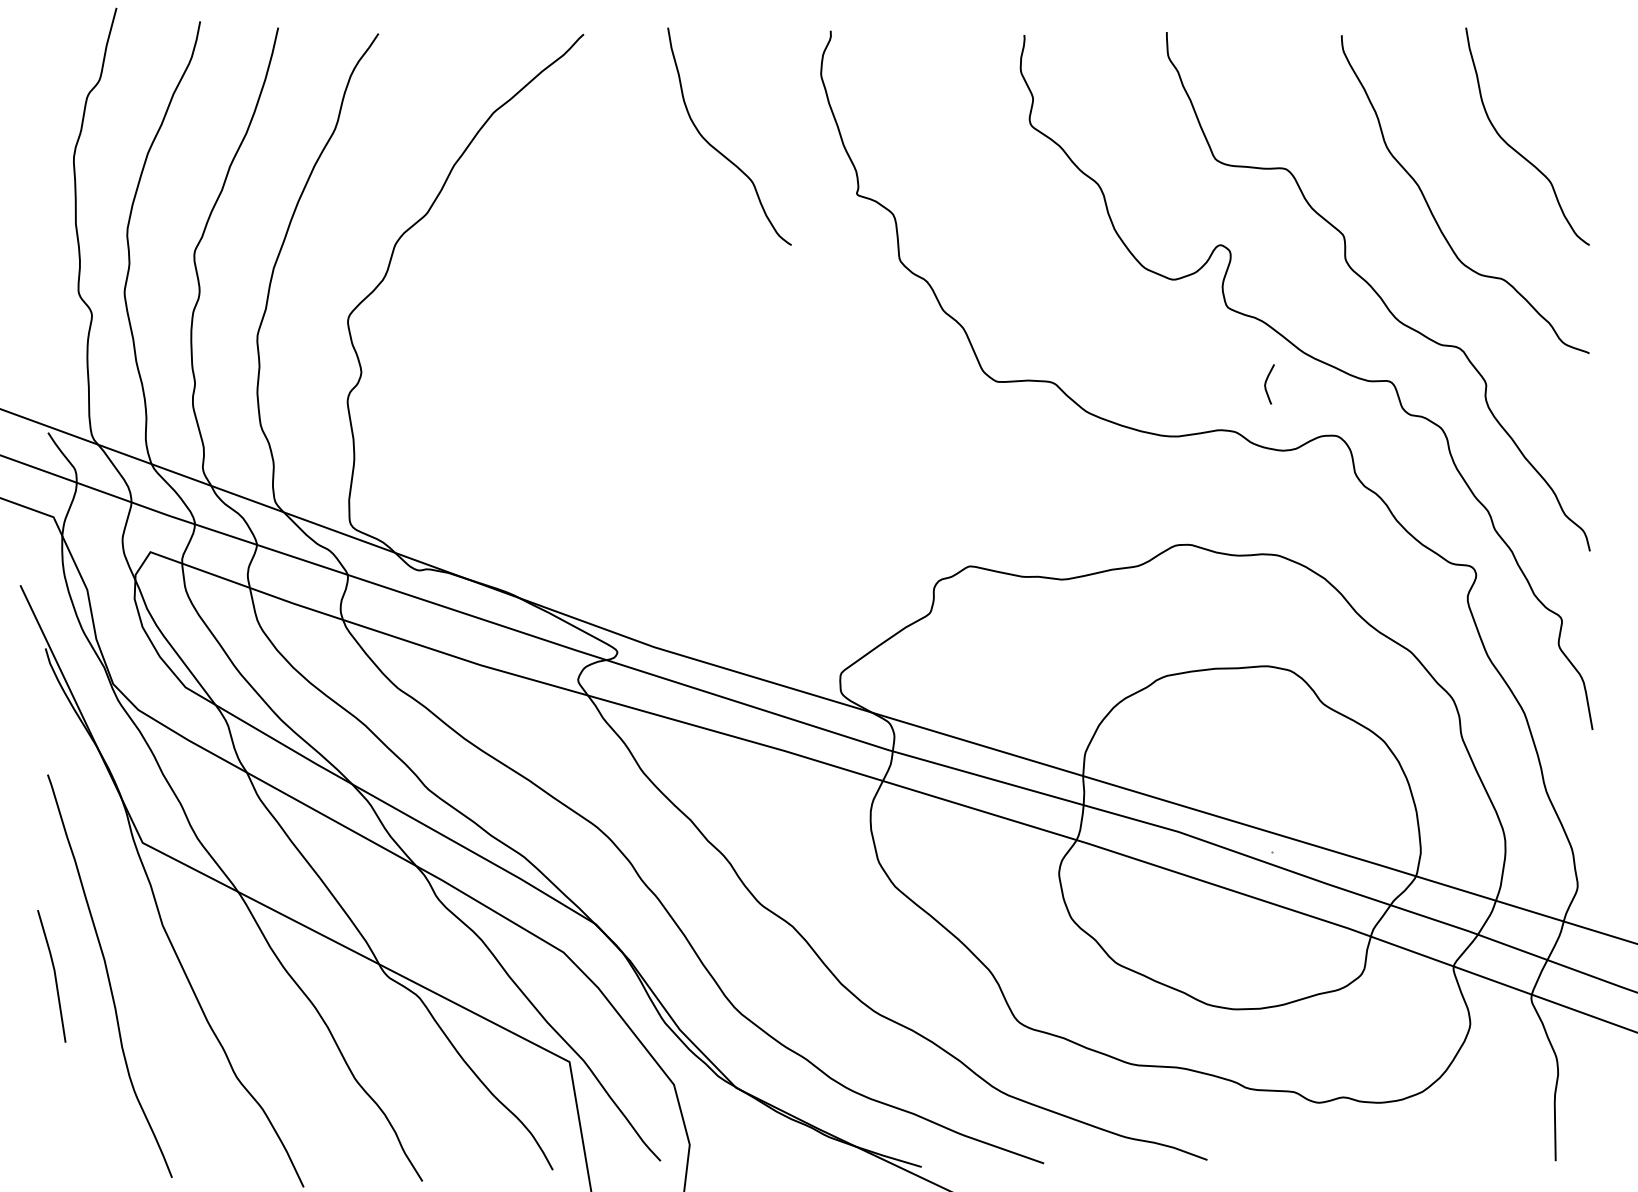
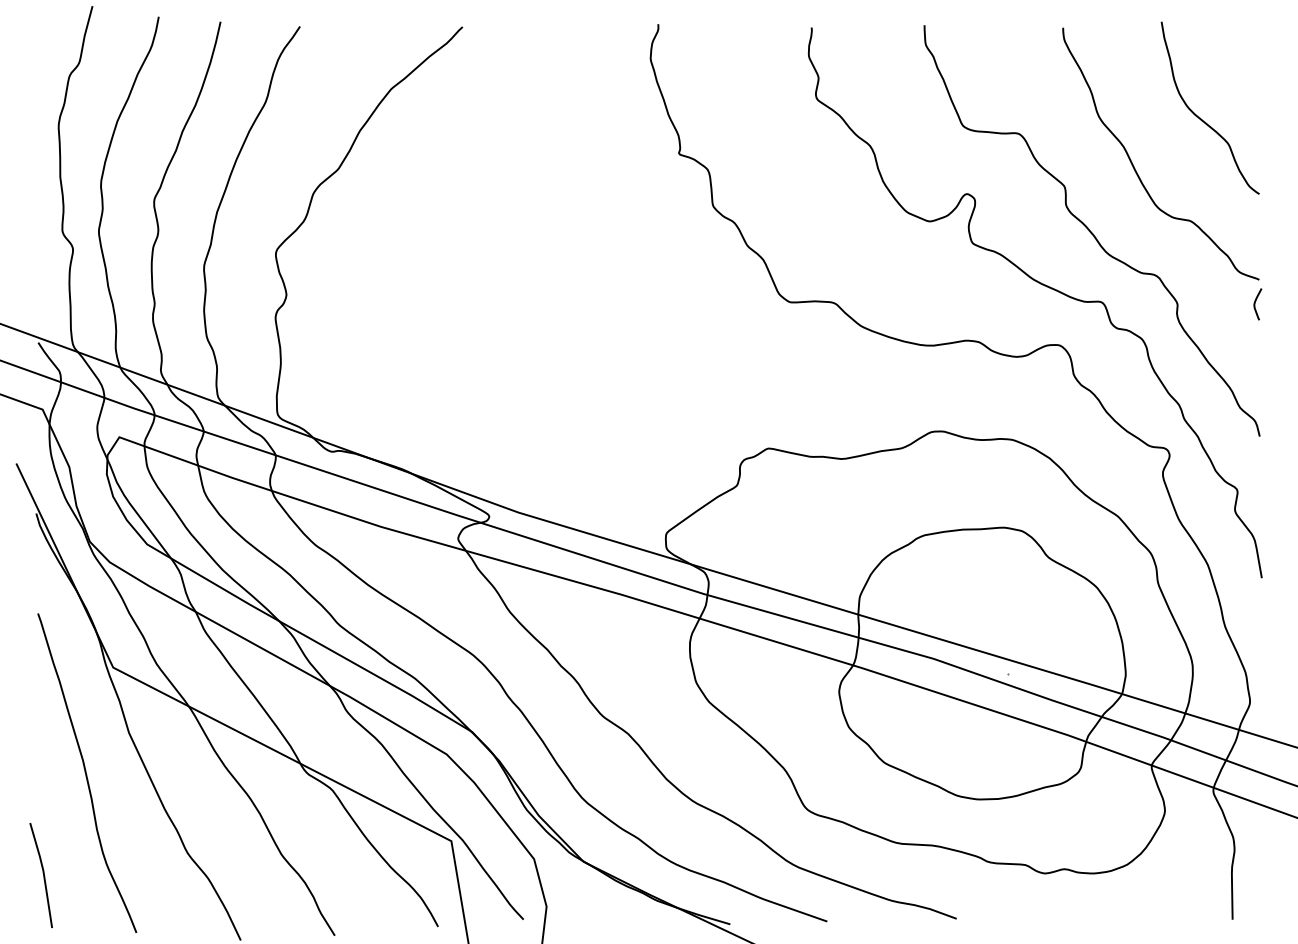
curve: (716, 148) -> (567, 117), removed
curve: (1266, 384) -> (1255, 304), moved
line: (54, 976) -> (43, 875), moved

